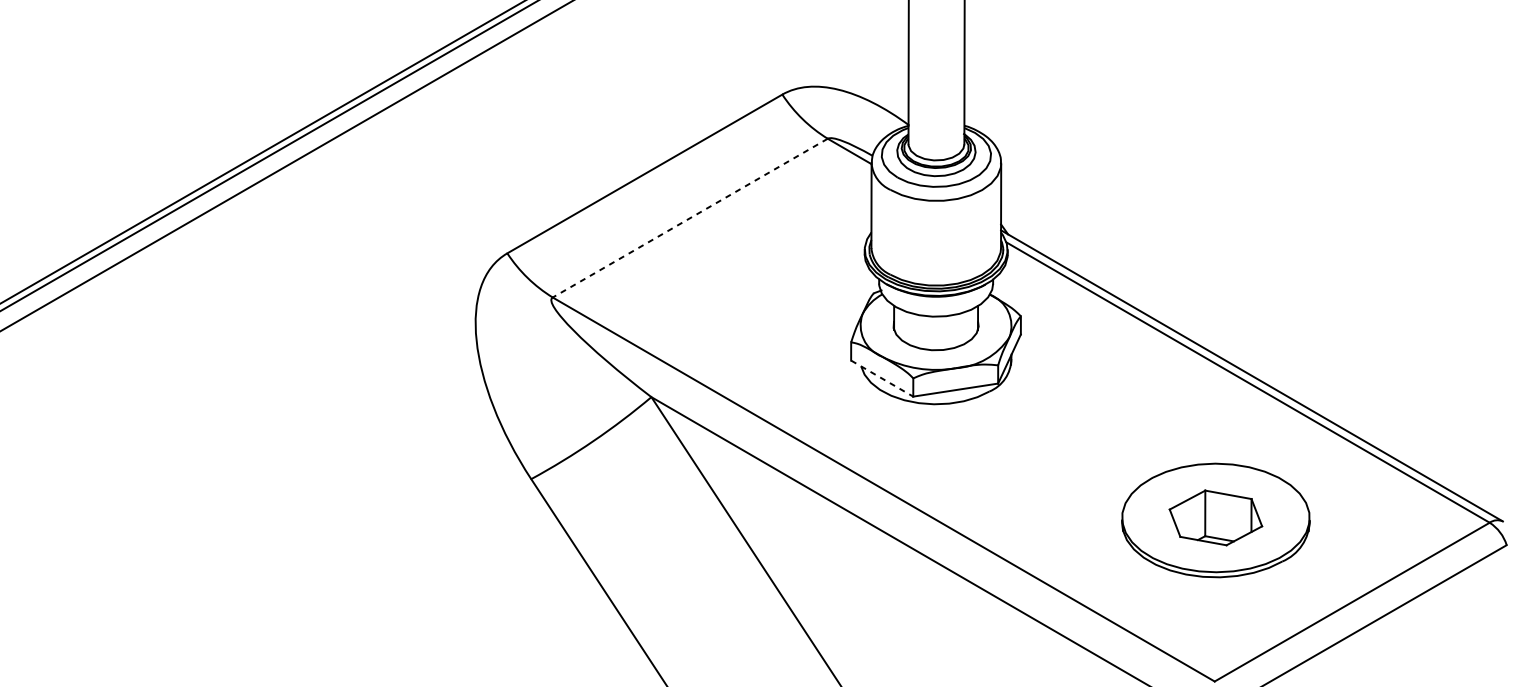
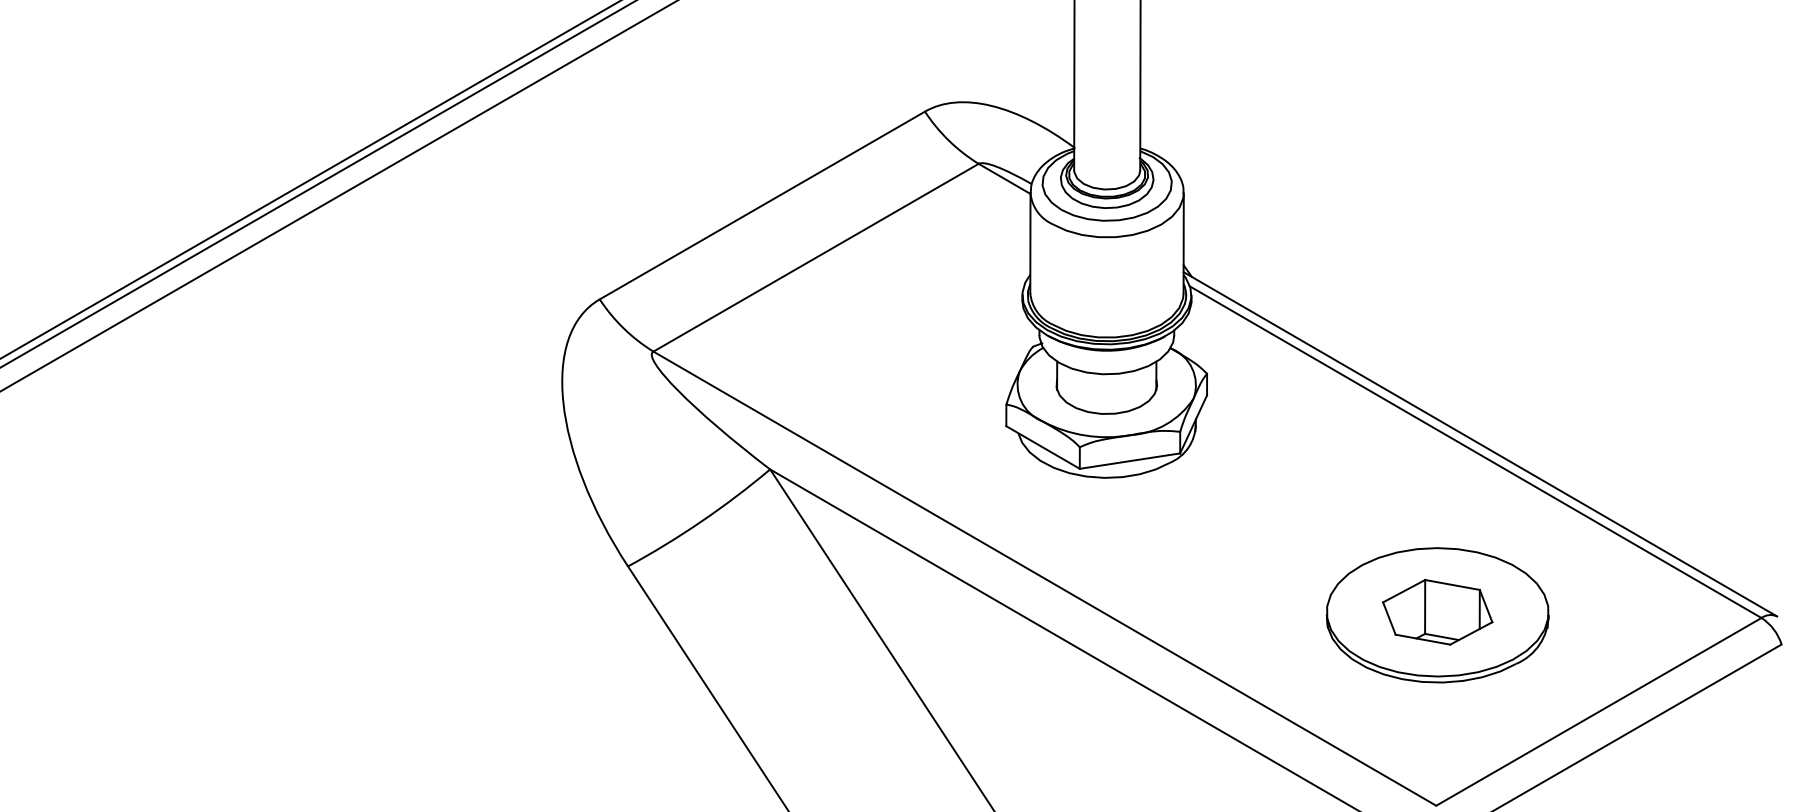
line: (690, 217) -> (816, 257), dashed -> solid
line: (882, 378) -> (1043, 447), dashed -> solid

